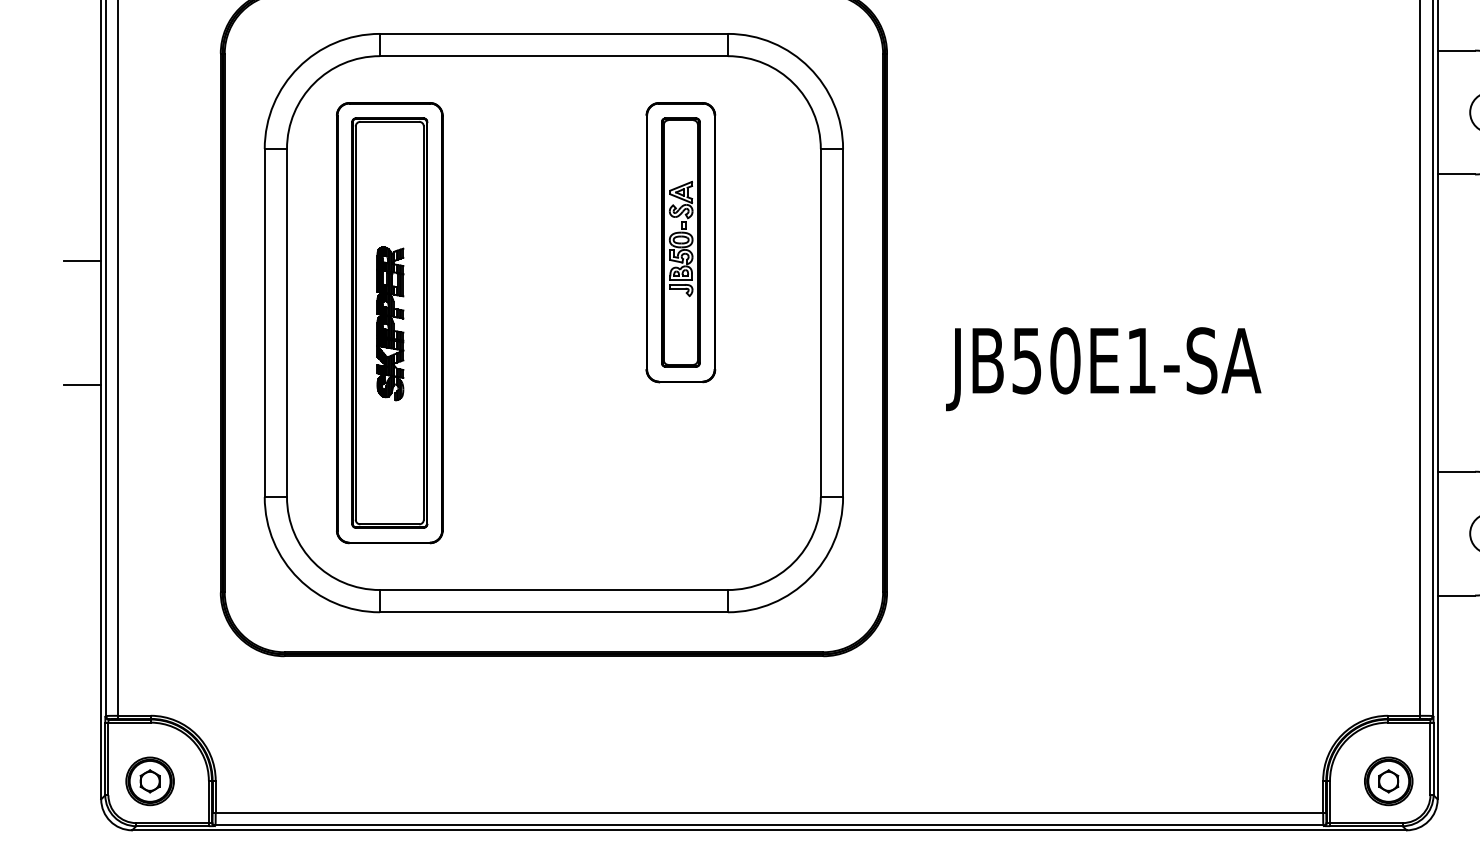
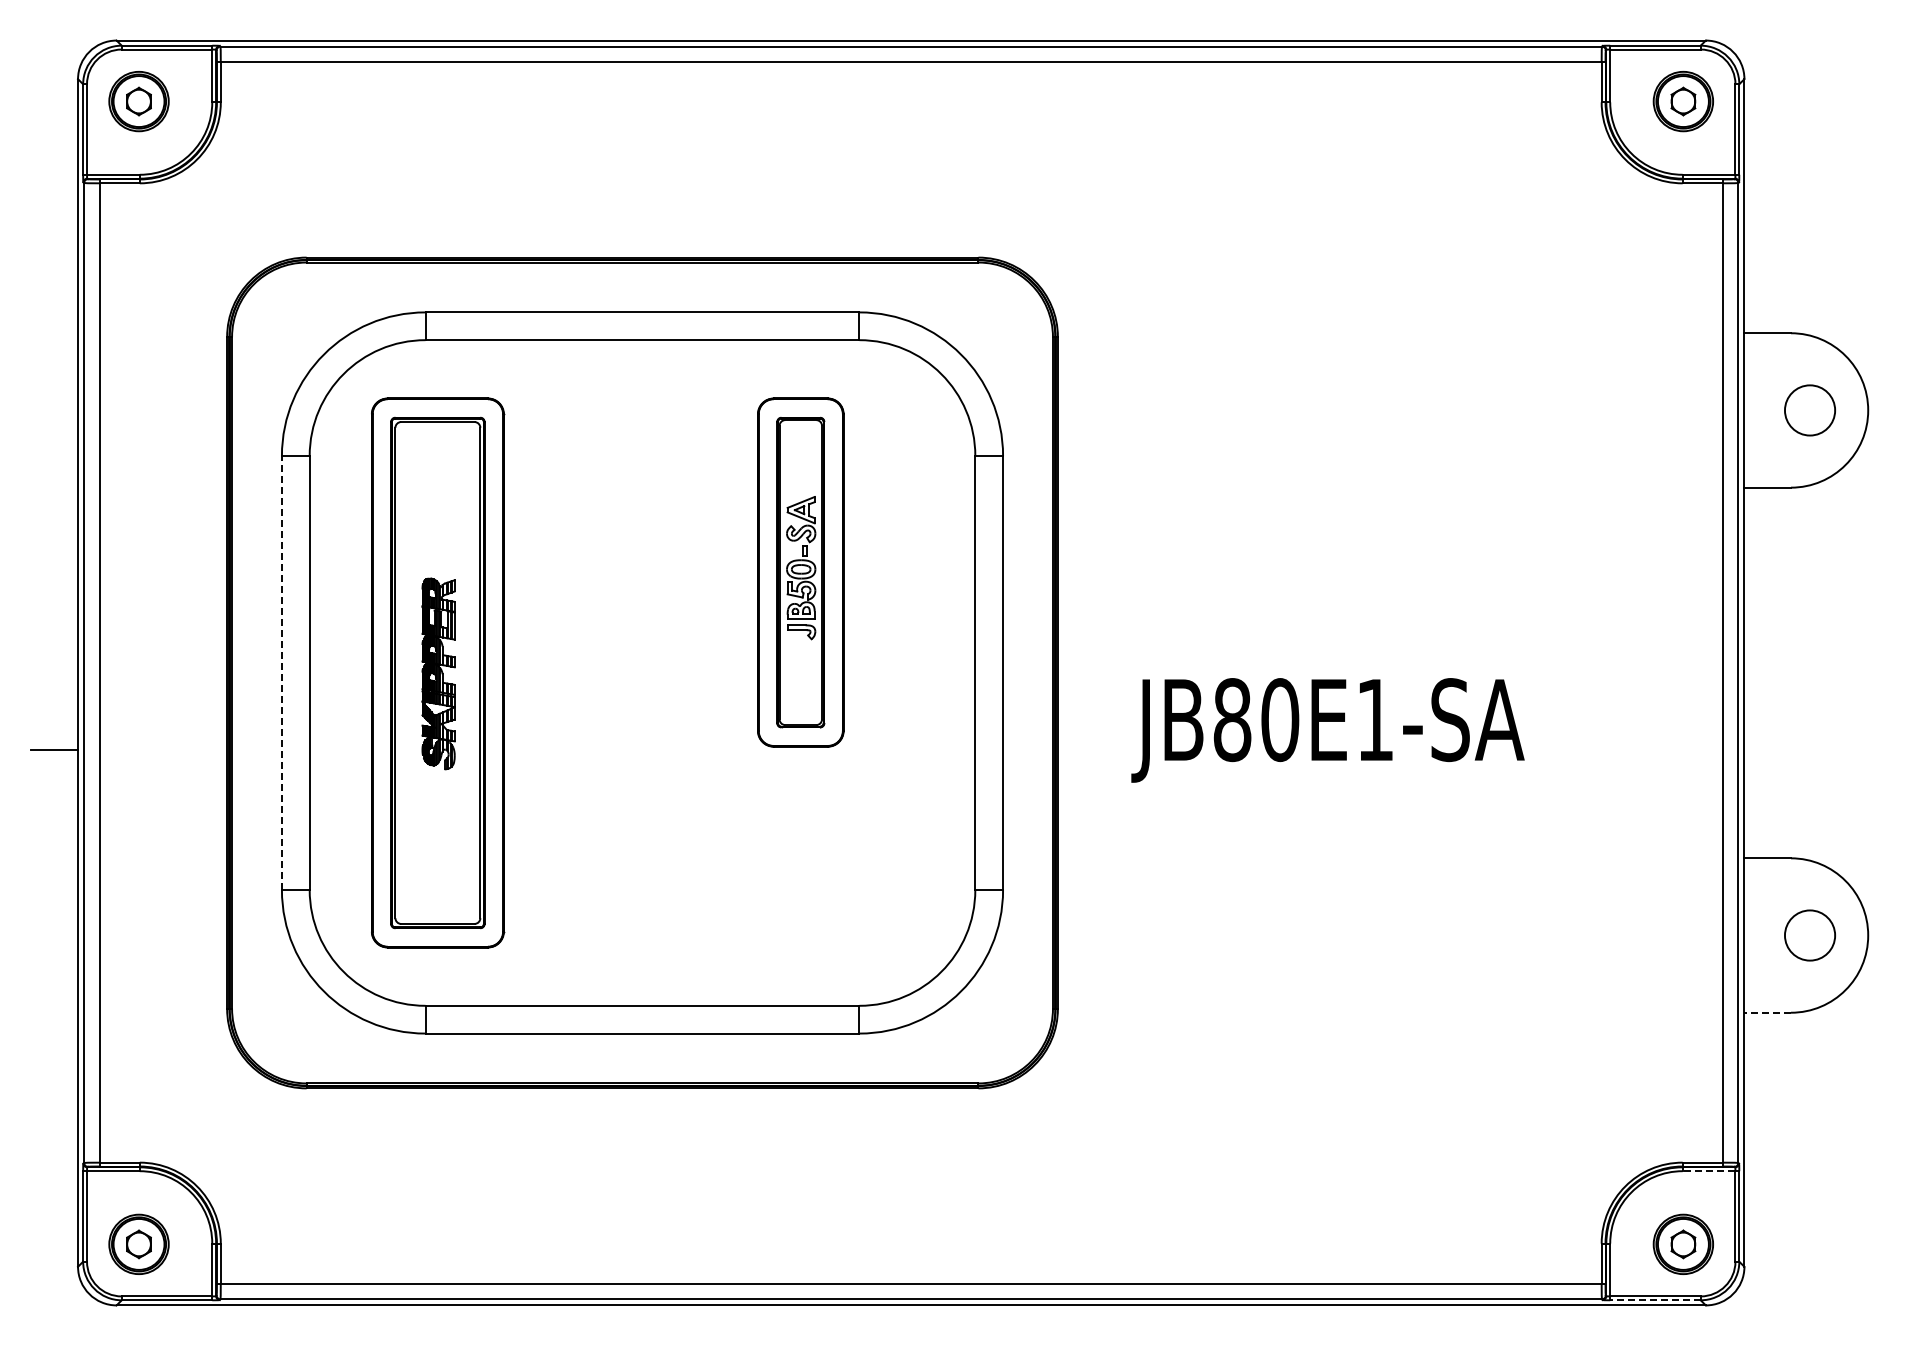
line: (82, 260) -> (54, 595), removed
line: (264, 323) -> (281, 673), solid -> dashed
text: (1027, 361) -> (1232, 720), JB50E1-SA -> JB80E1-SA
line: (1456, 595) -> (1767, 1012), solid -> dashed
line: (1408, 722) -> (1708, 1171), solid -> dashed
line: (1365, 826) -> (1654, 1300), solid -> dashed

